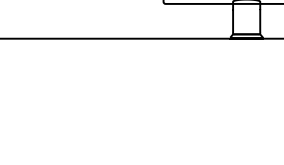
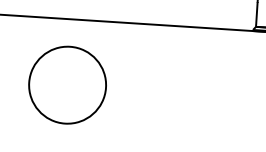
circle: (50, 103) -> (67, 84), added

